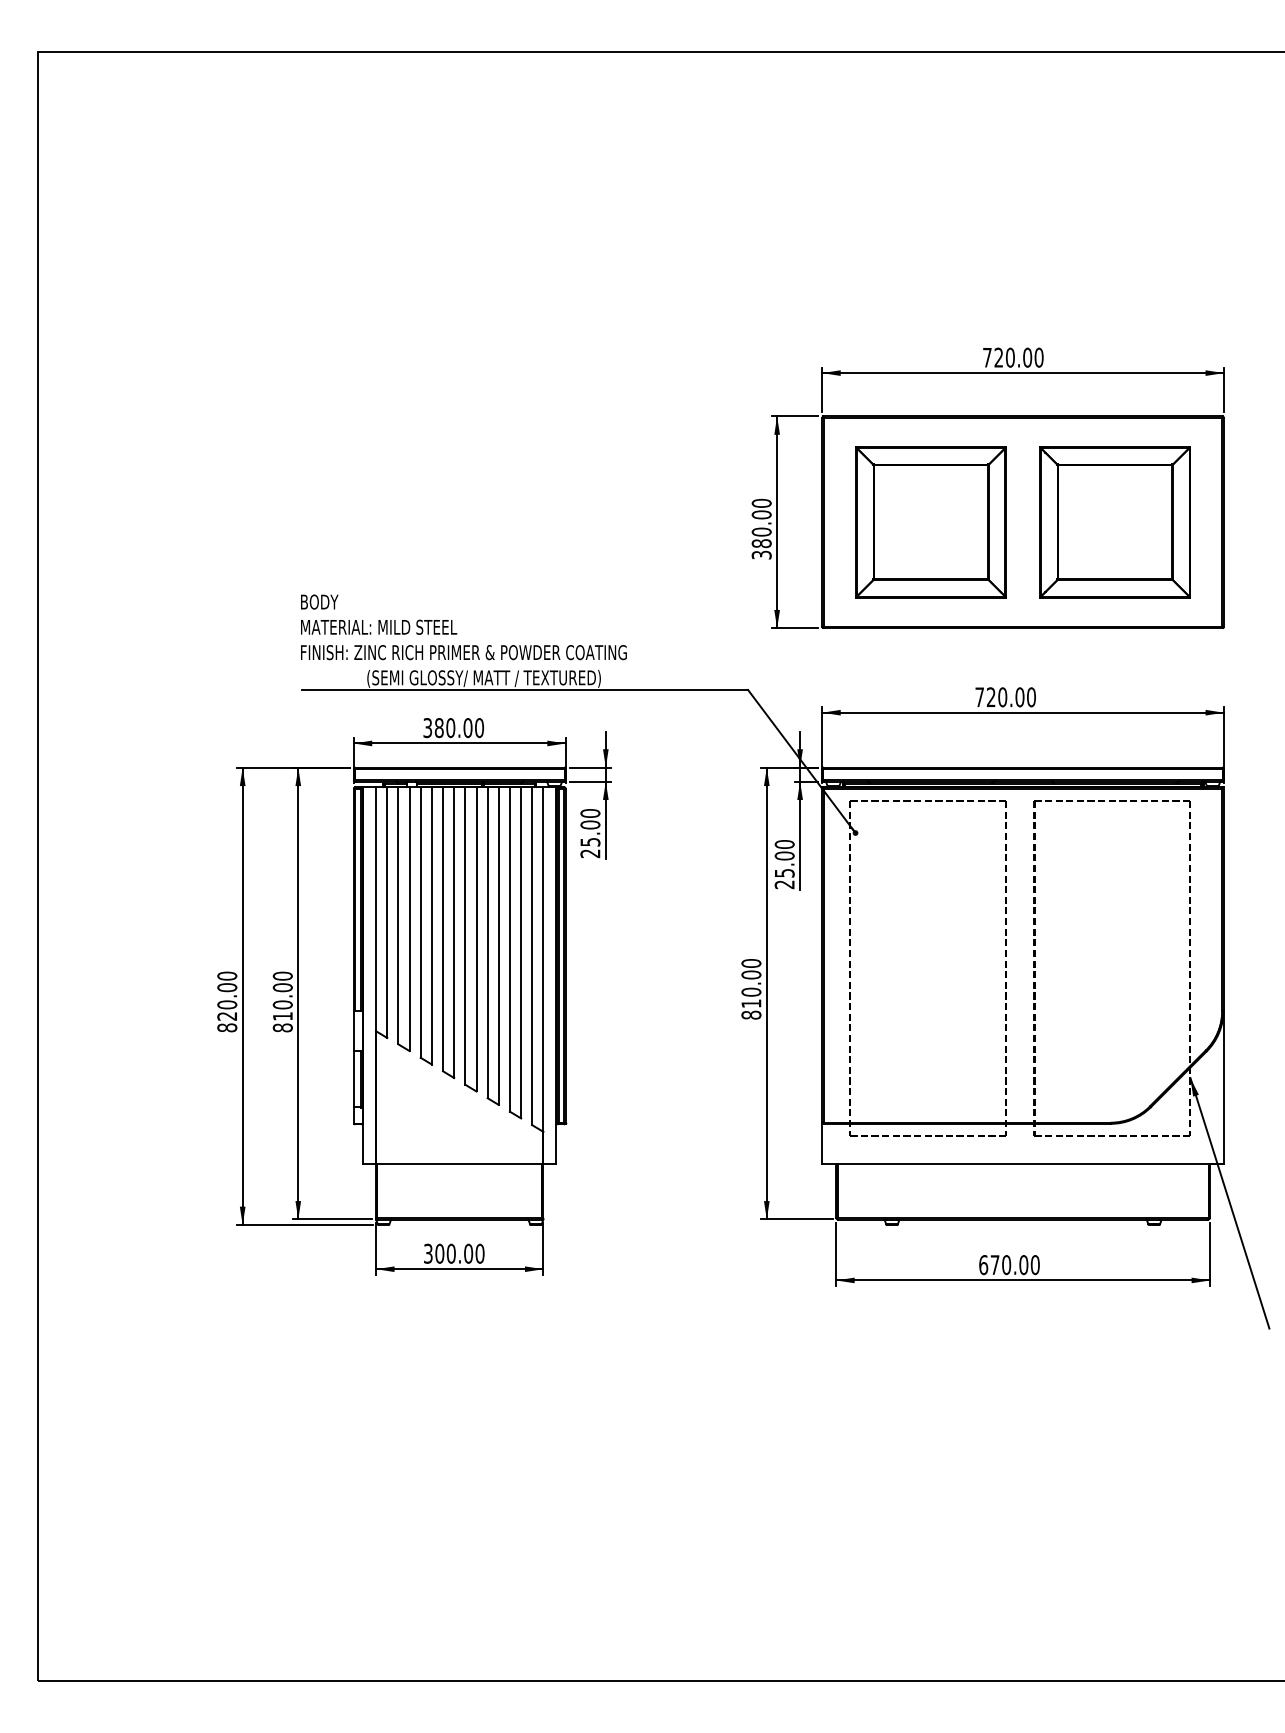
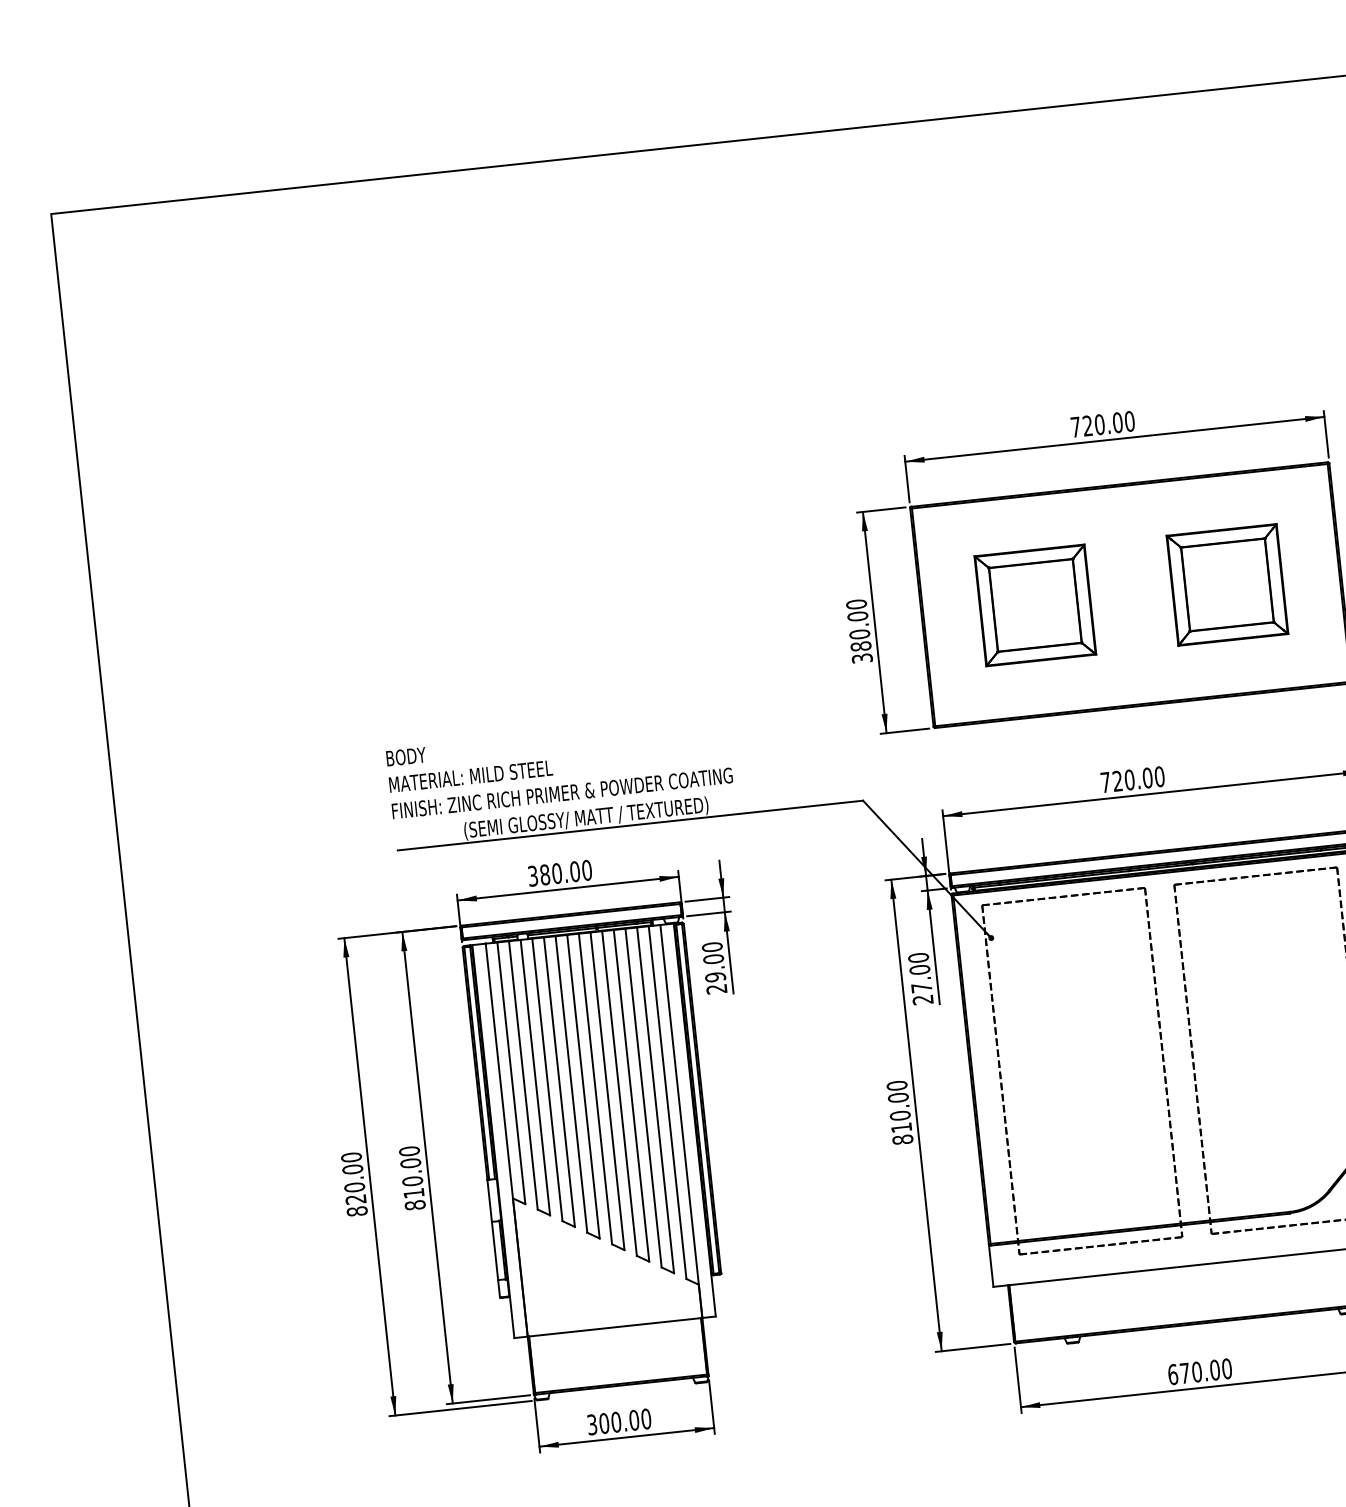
part: (930, 522) -> (1034, 605), size x0.7
part: (1114, 522) -> (1226, 585), size x0.7
text: (590, 841) -> (715, 976), 25.00 -> 29.00
text: (784, 873) -> (921, 988), 25.00 -> 27.00

